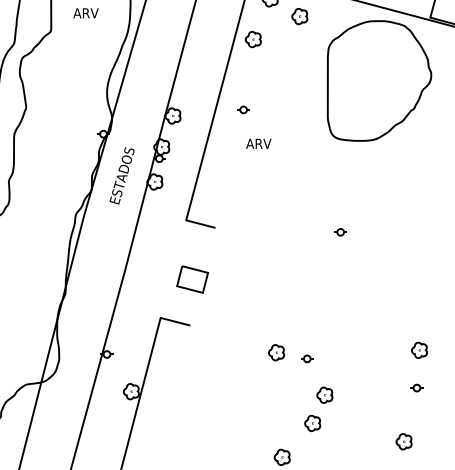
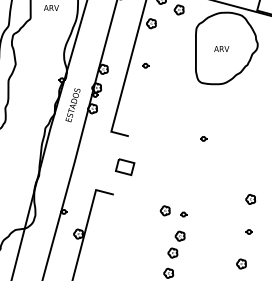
text: (258, 142) -> (221, 48), moved
part: (191, 280) -> (124, 167), moved
part: (419, 350) -> (250, 199), moved
part: (318, 409) -> (176, 244), moved

